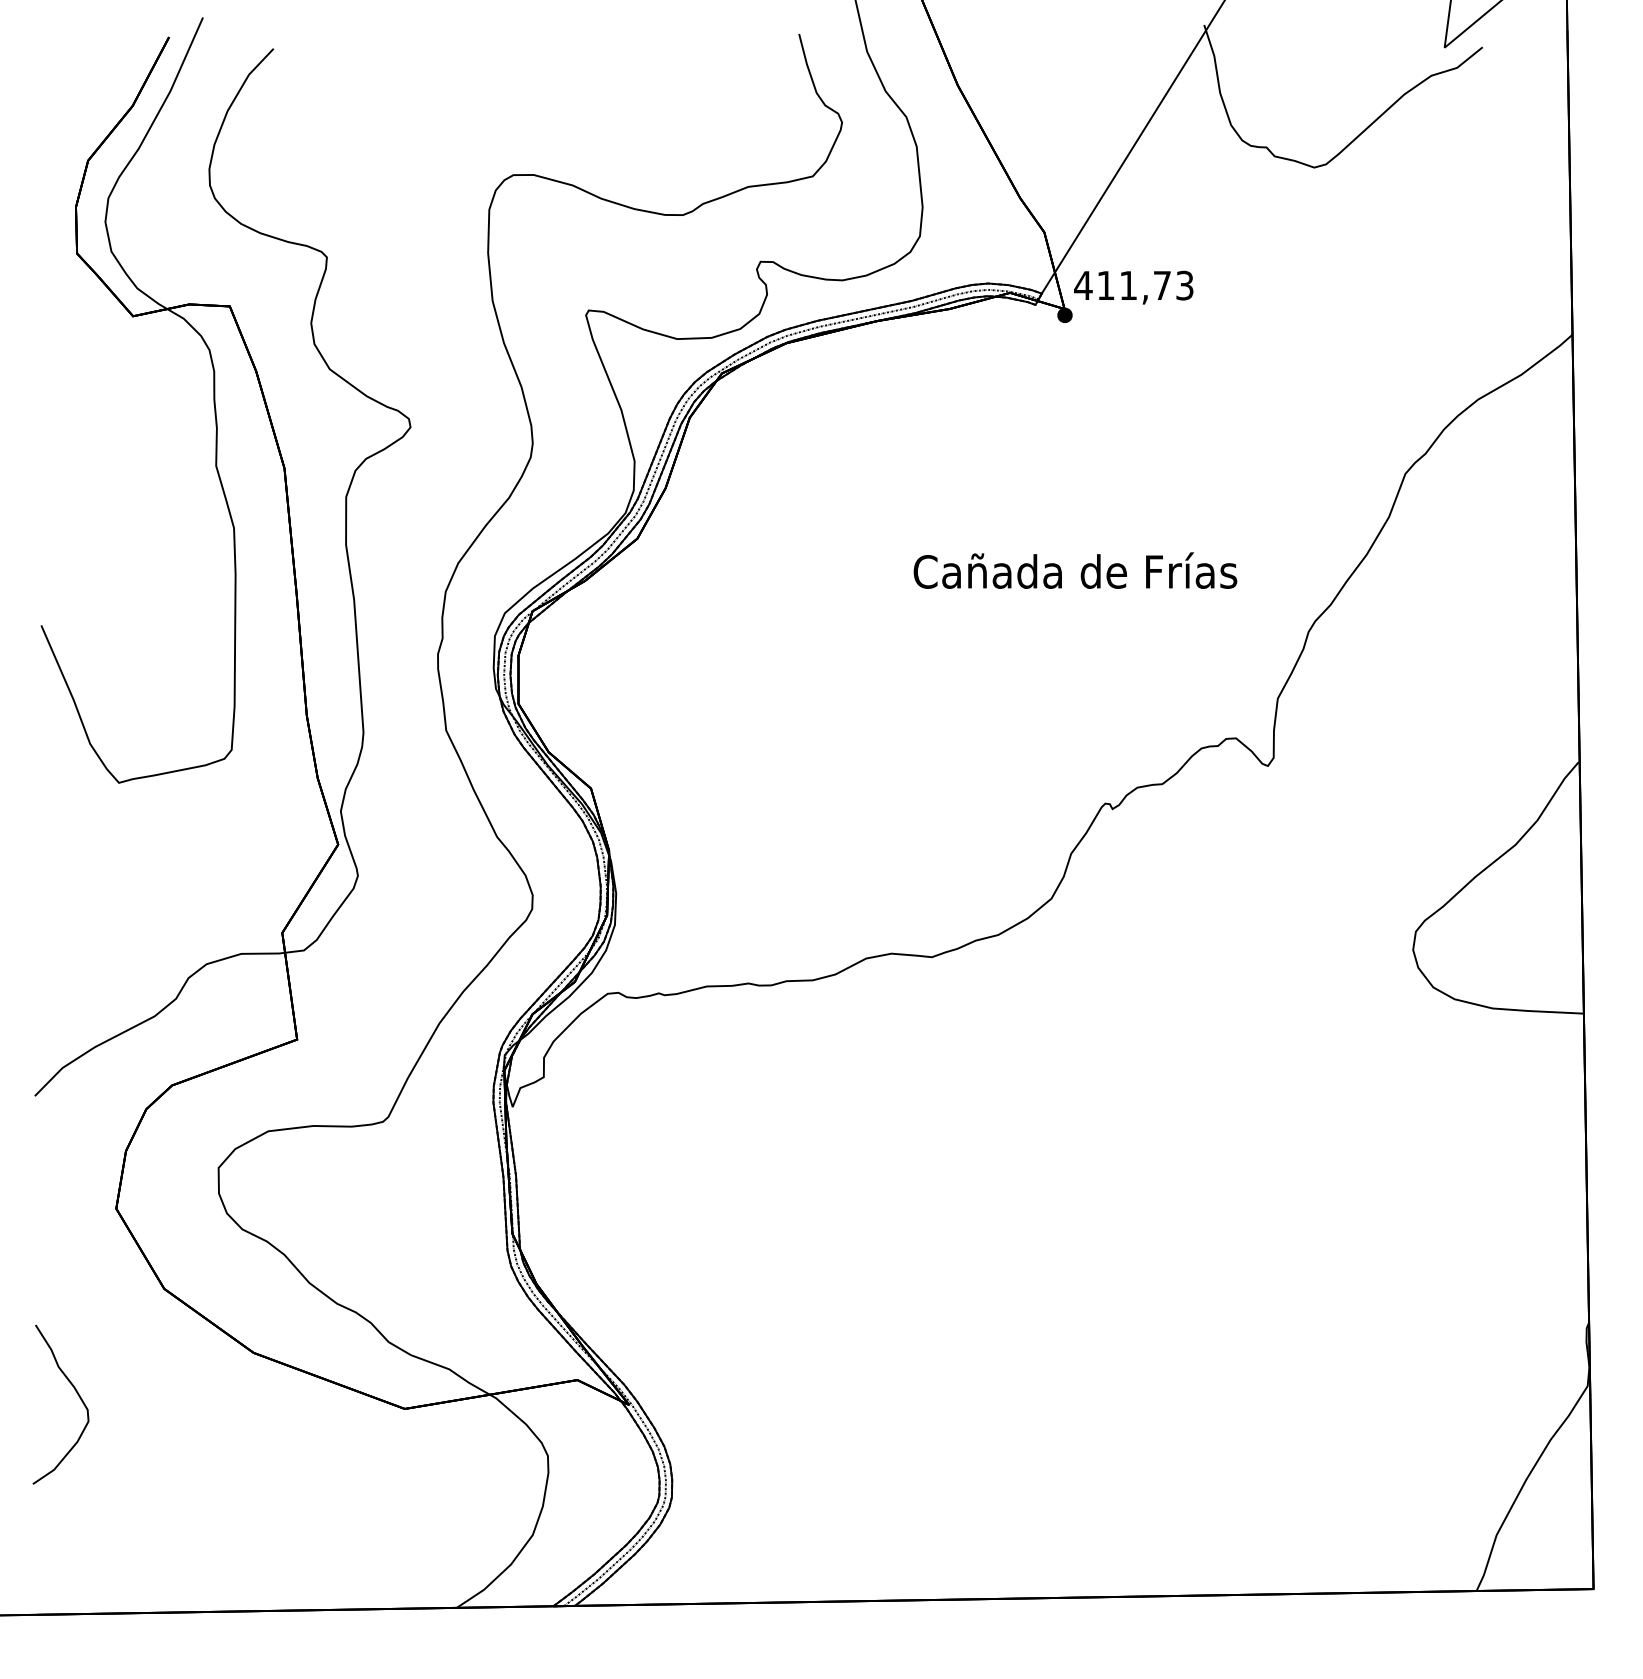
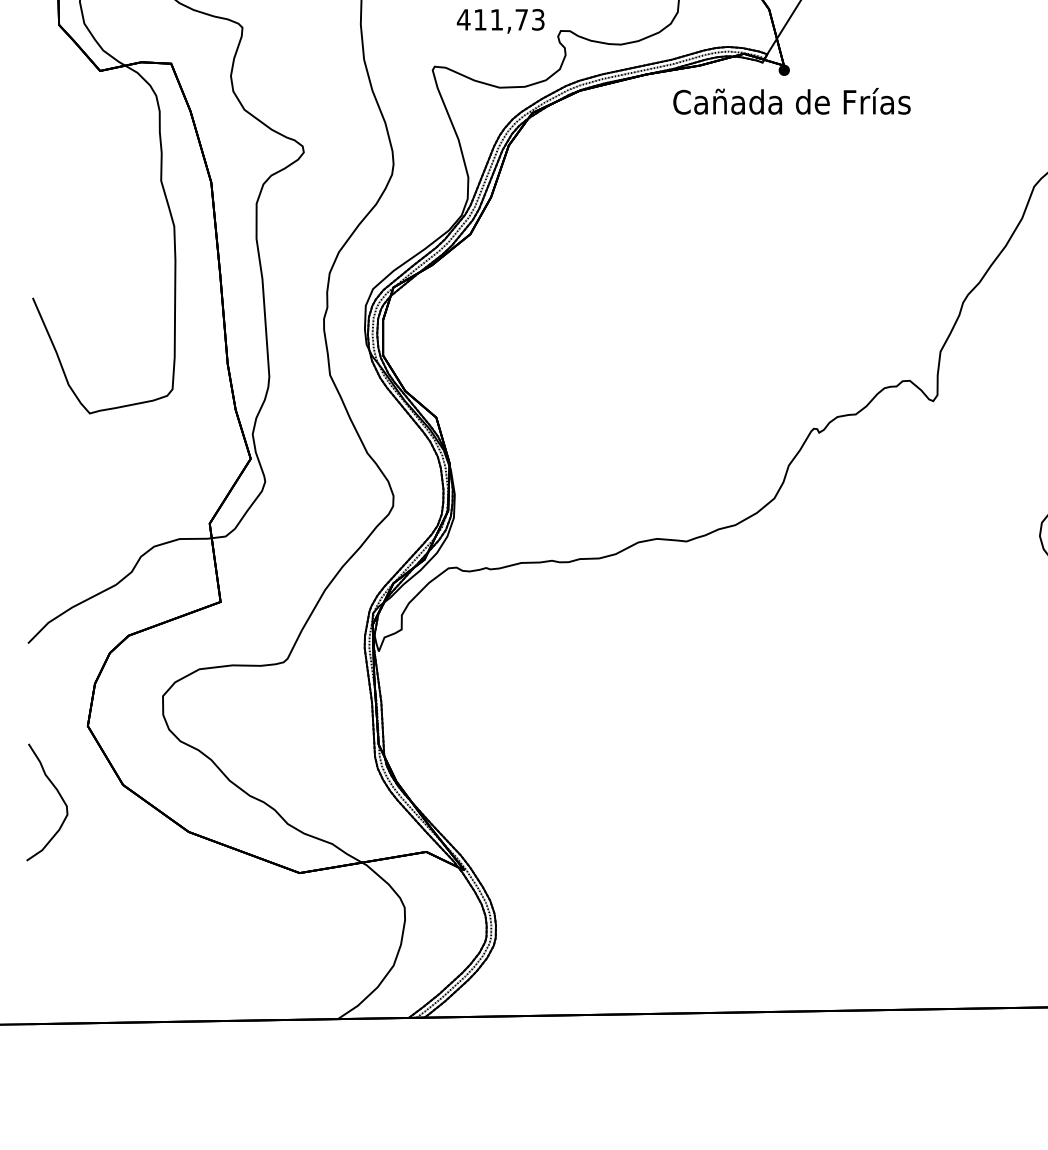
text: (1133, 287) -> (500, 21), moved
text: (1075, 570) -> (792, 101), moved
curve: (76, 1393) -> (58, 794), moved

